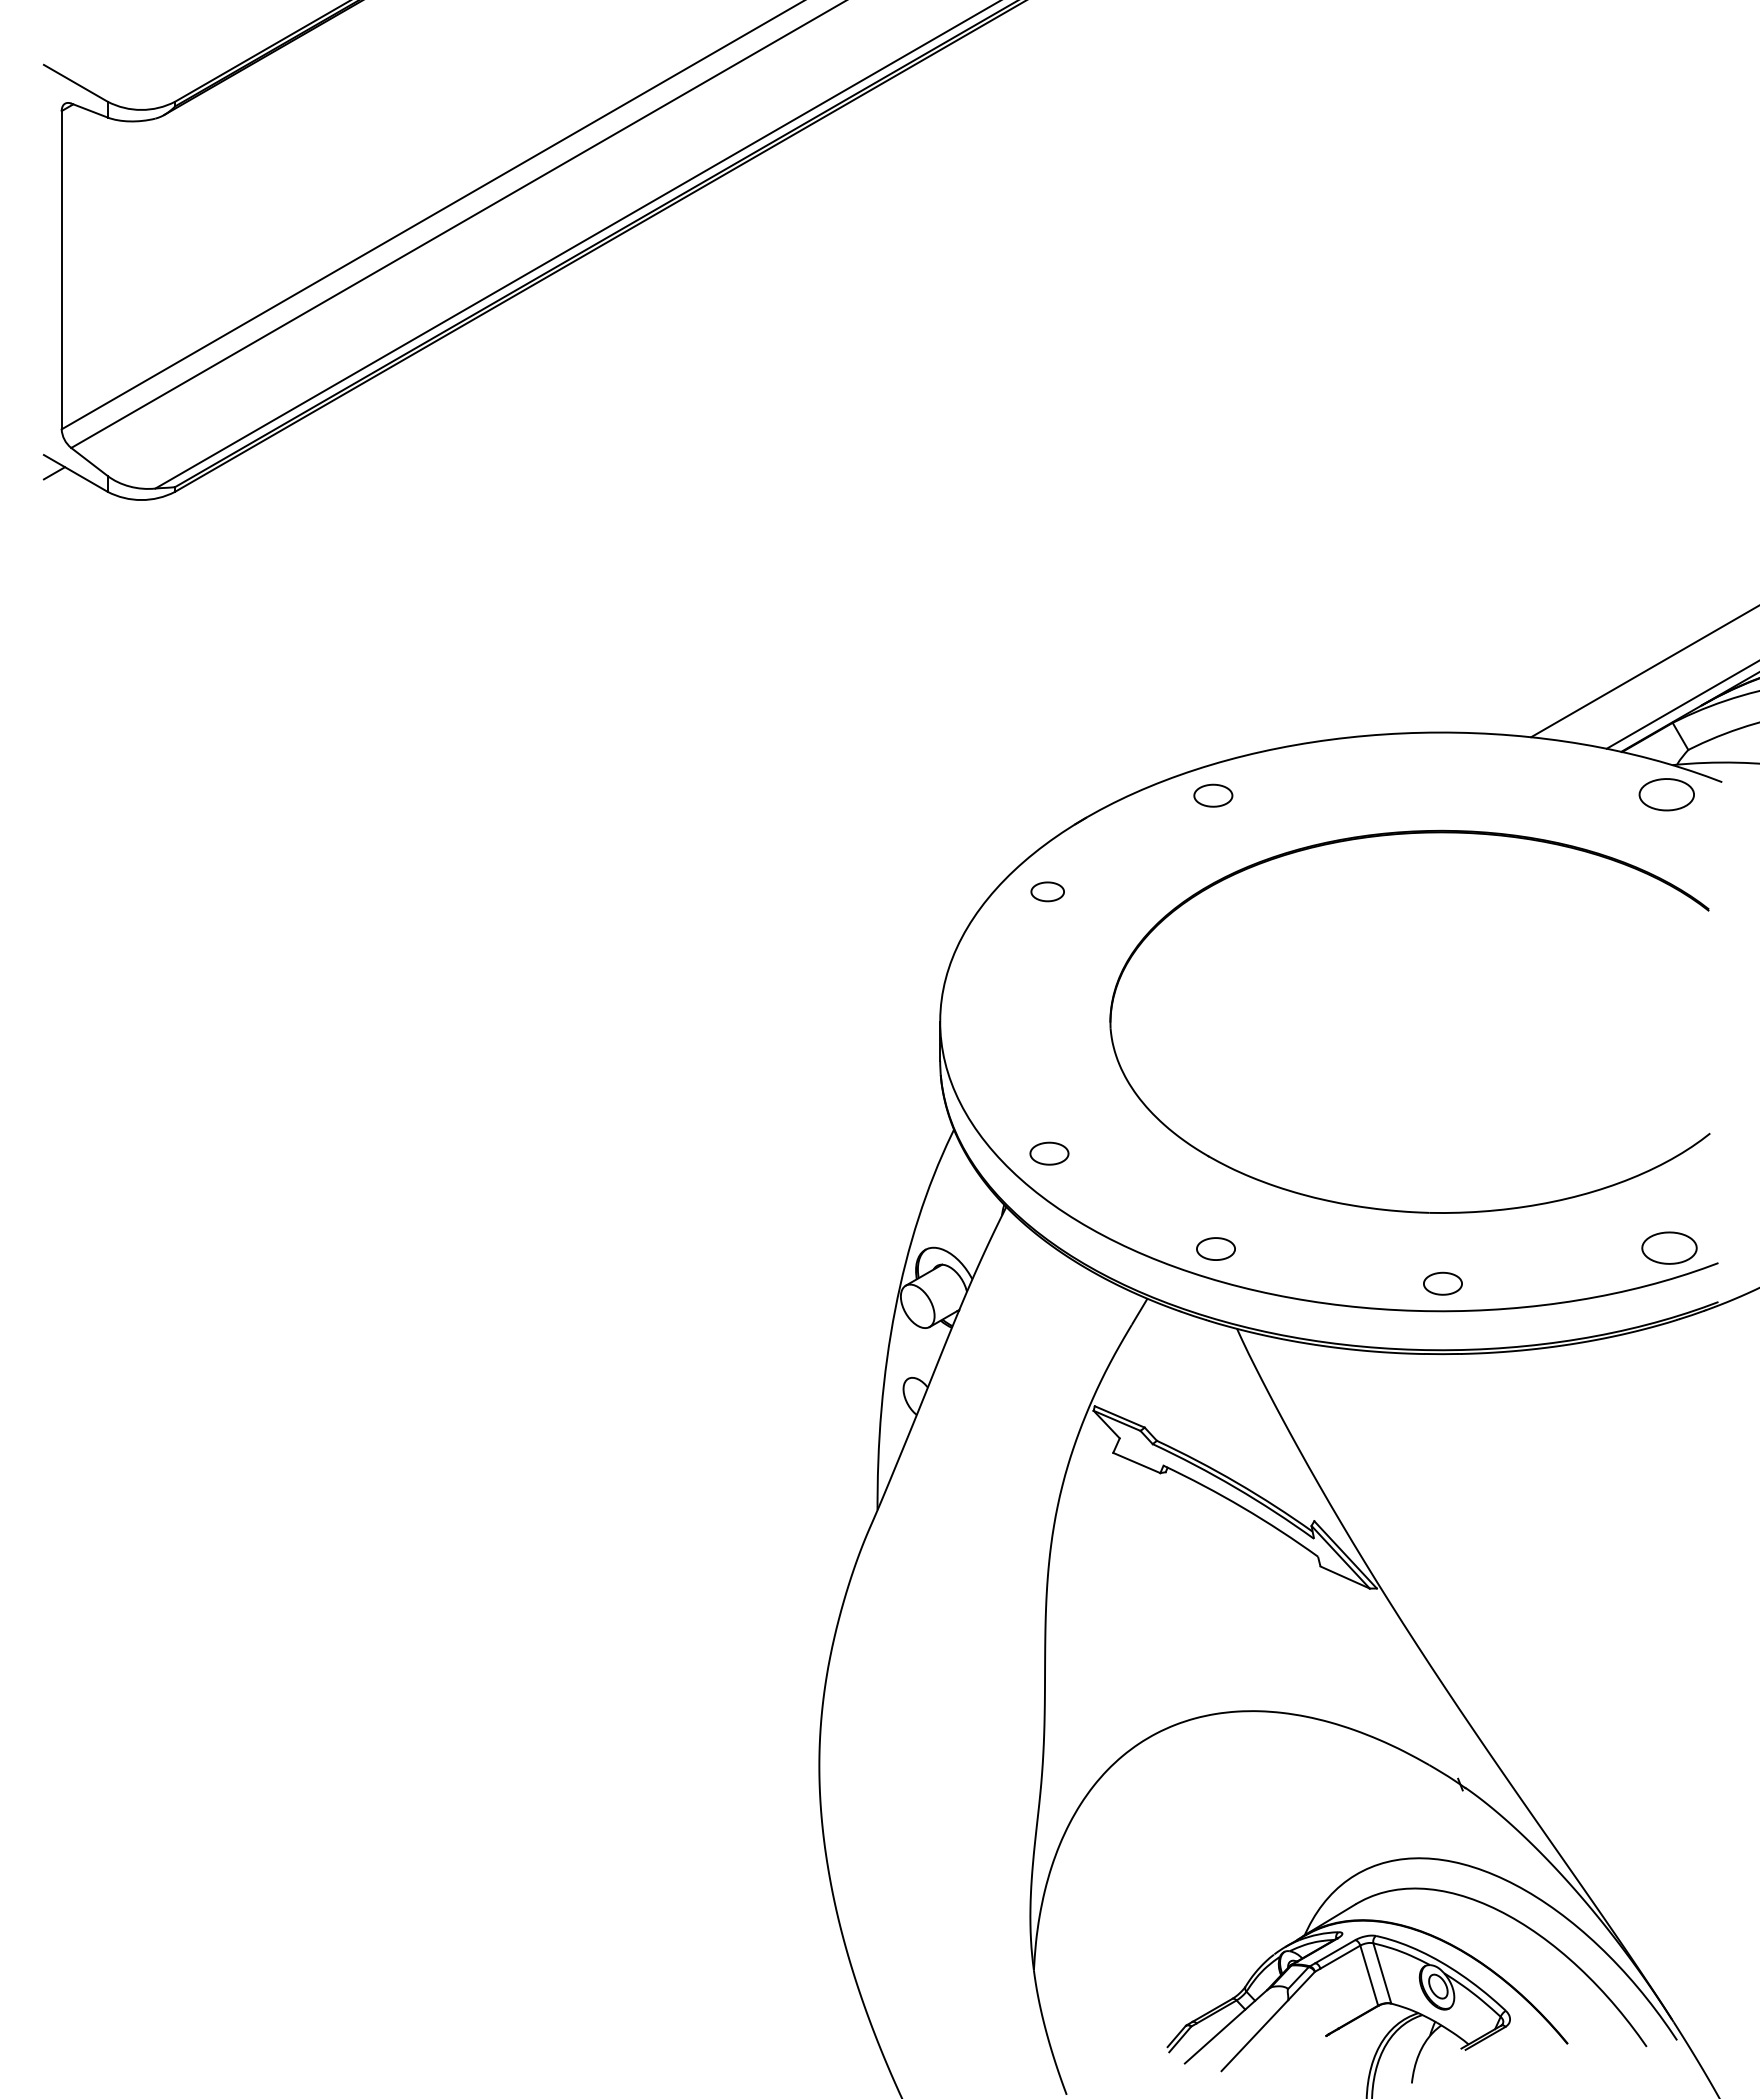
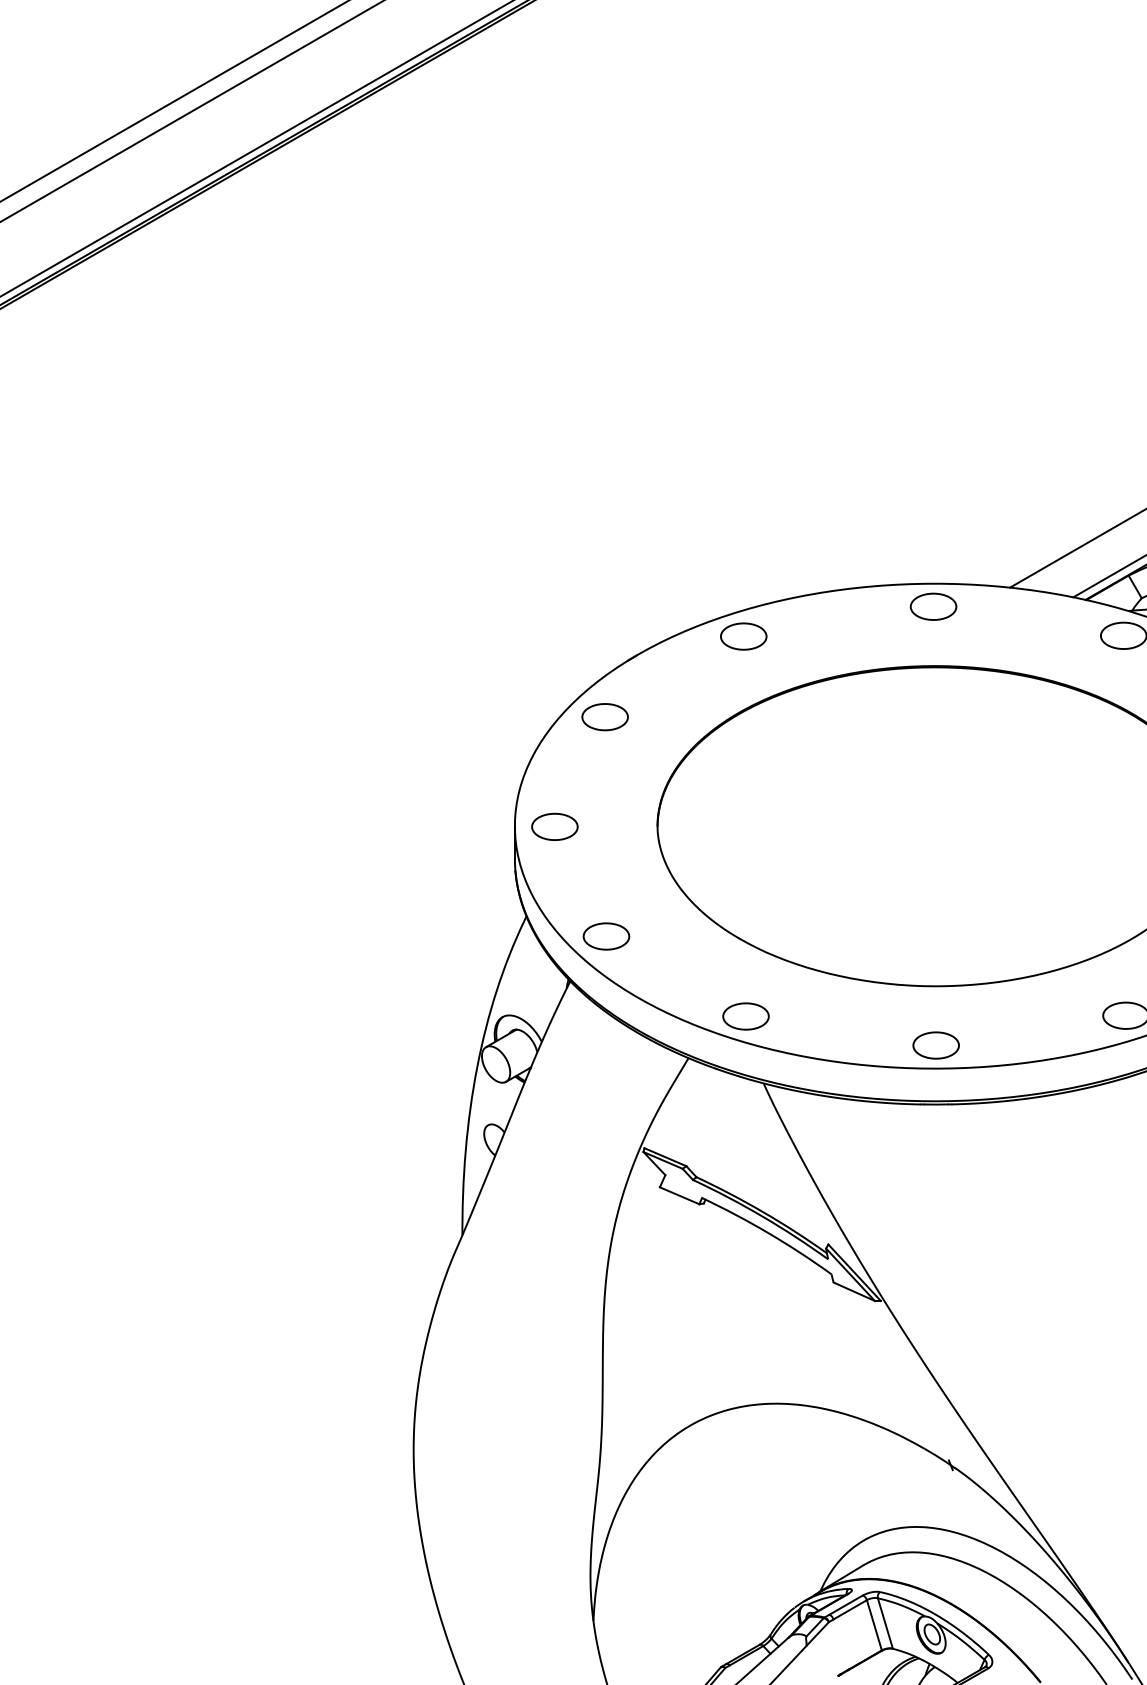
part: (1439, 759) -> (933, 606), added
part: (1213, 795) -> (743, 636), size x1.43
part: (1047, 891) -> (604, 716), size x1.67
part: (987, 1022) -> (554, 826), added
part: (1049, 1153) -> (606, 936), size x1.43
part: (1215, 1248) -> (745, 1016), size x1.43
part: (1442, 1283) -> (935, 1045), size x1.43

